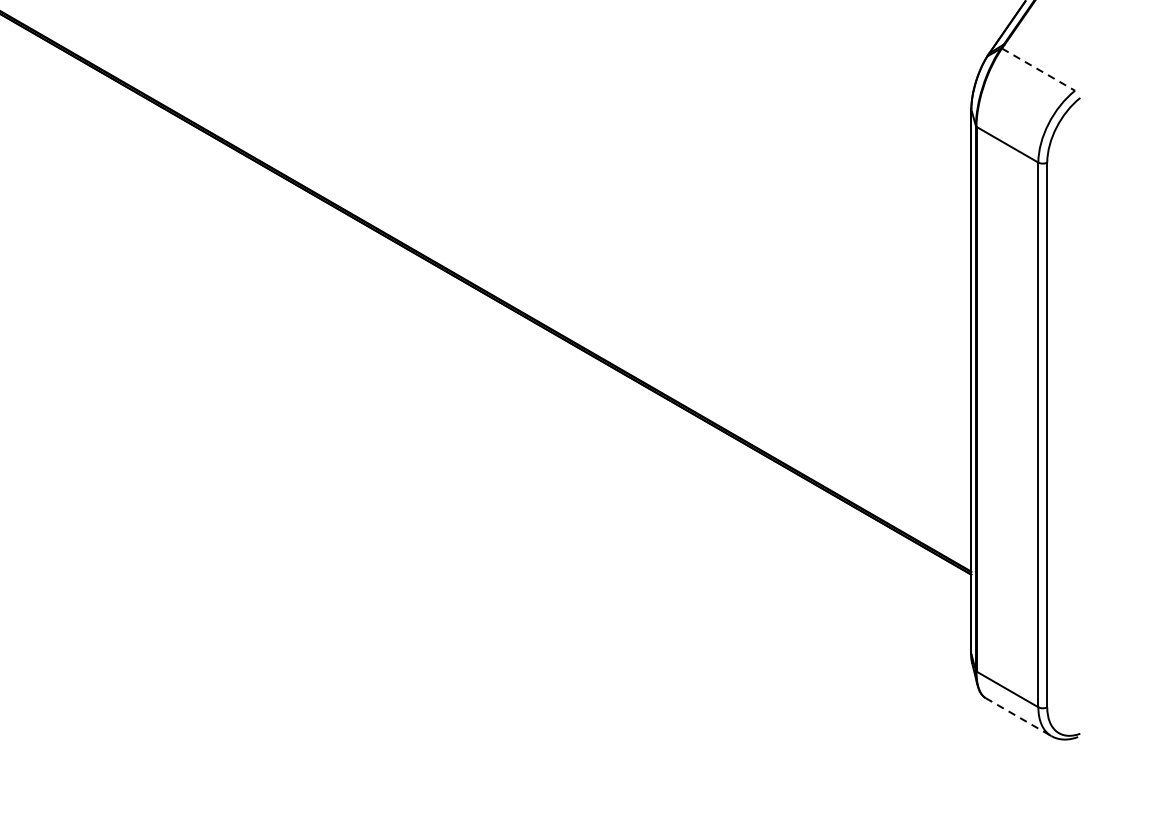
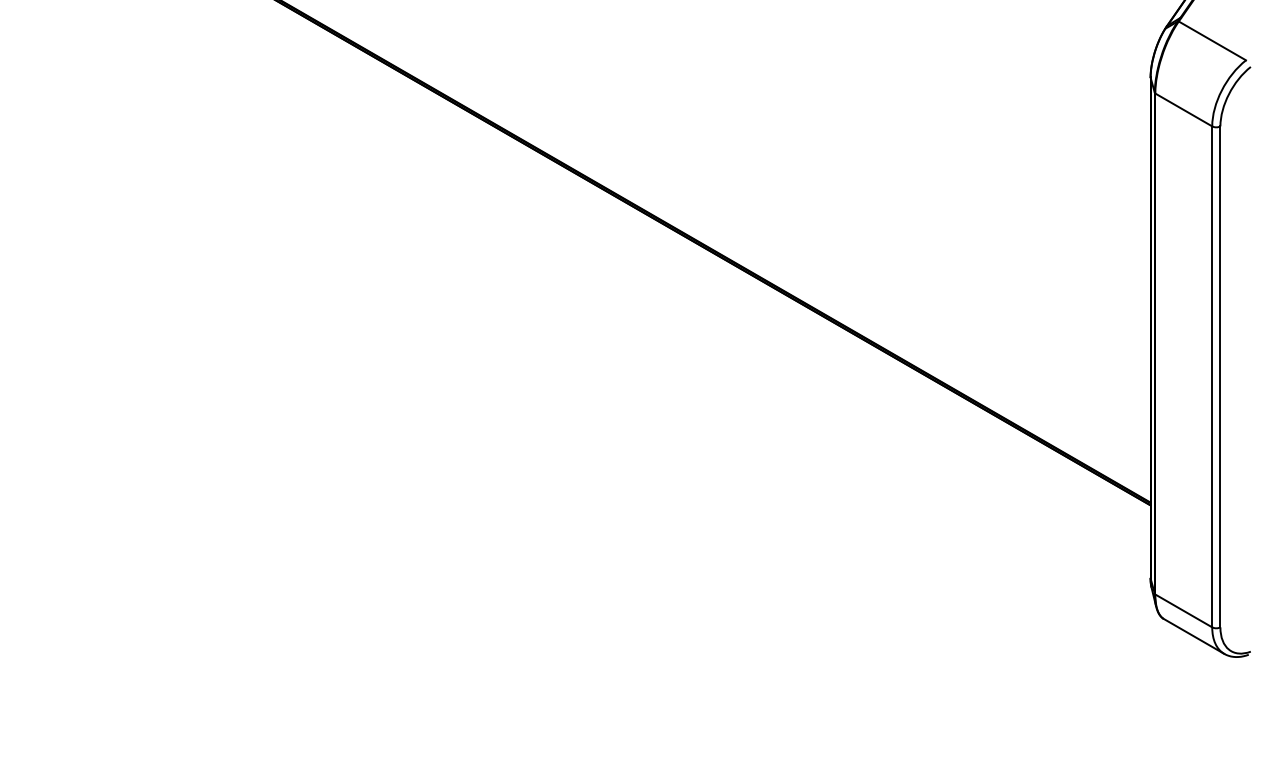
line: (1038, 69) -> (1212, 40), dashed -> solid
line: (1017, 717) -> (1193, 636), dashed -> solid

